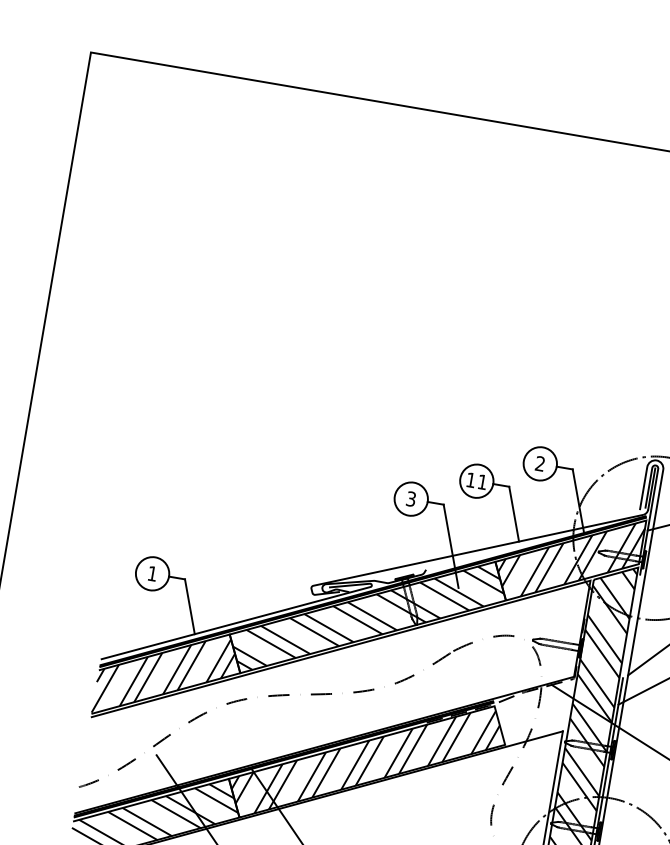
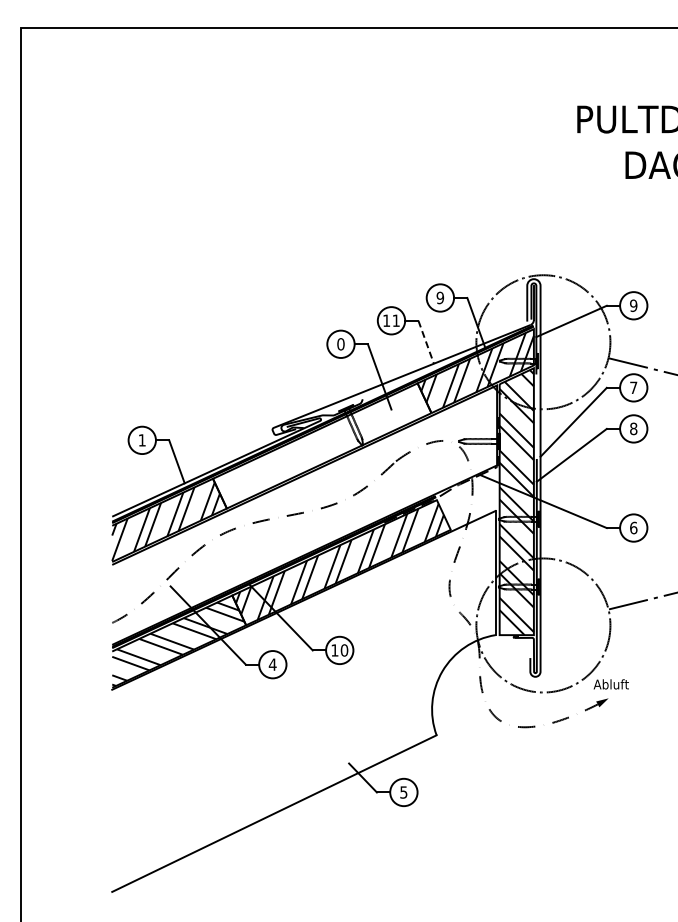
text: (540, 463) -> (440, 297), 2 -> 9
text: (410, 499) -> (340, 344), 3 -> 0
line: (514, 514) -> (426, 342), solid -> dashed
hatch: (369, 618) -> (323, 446), removed

